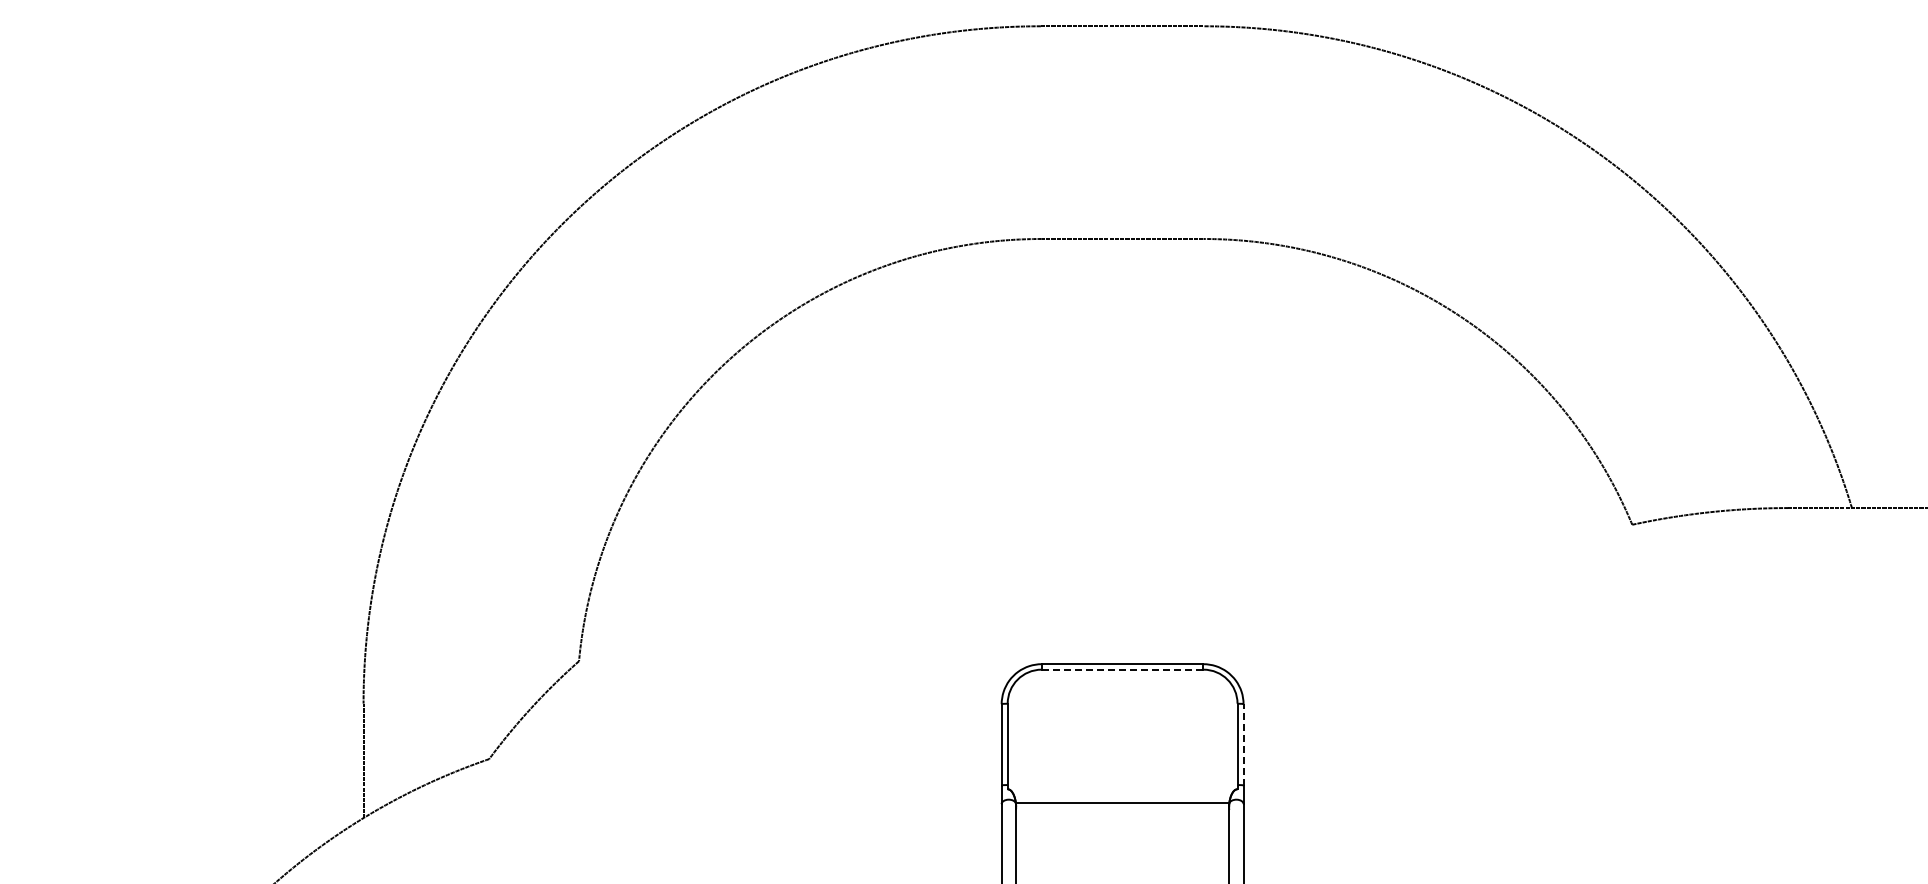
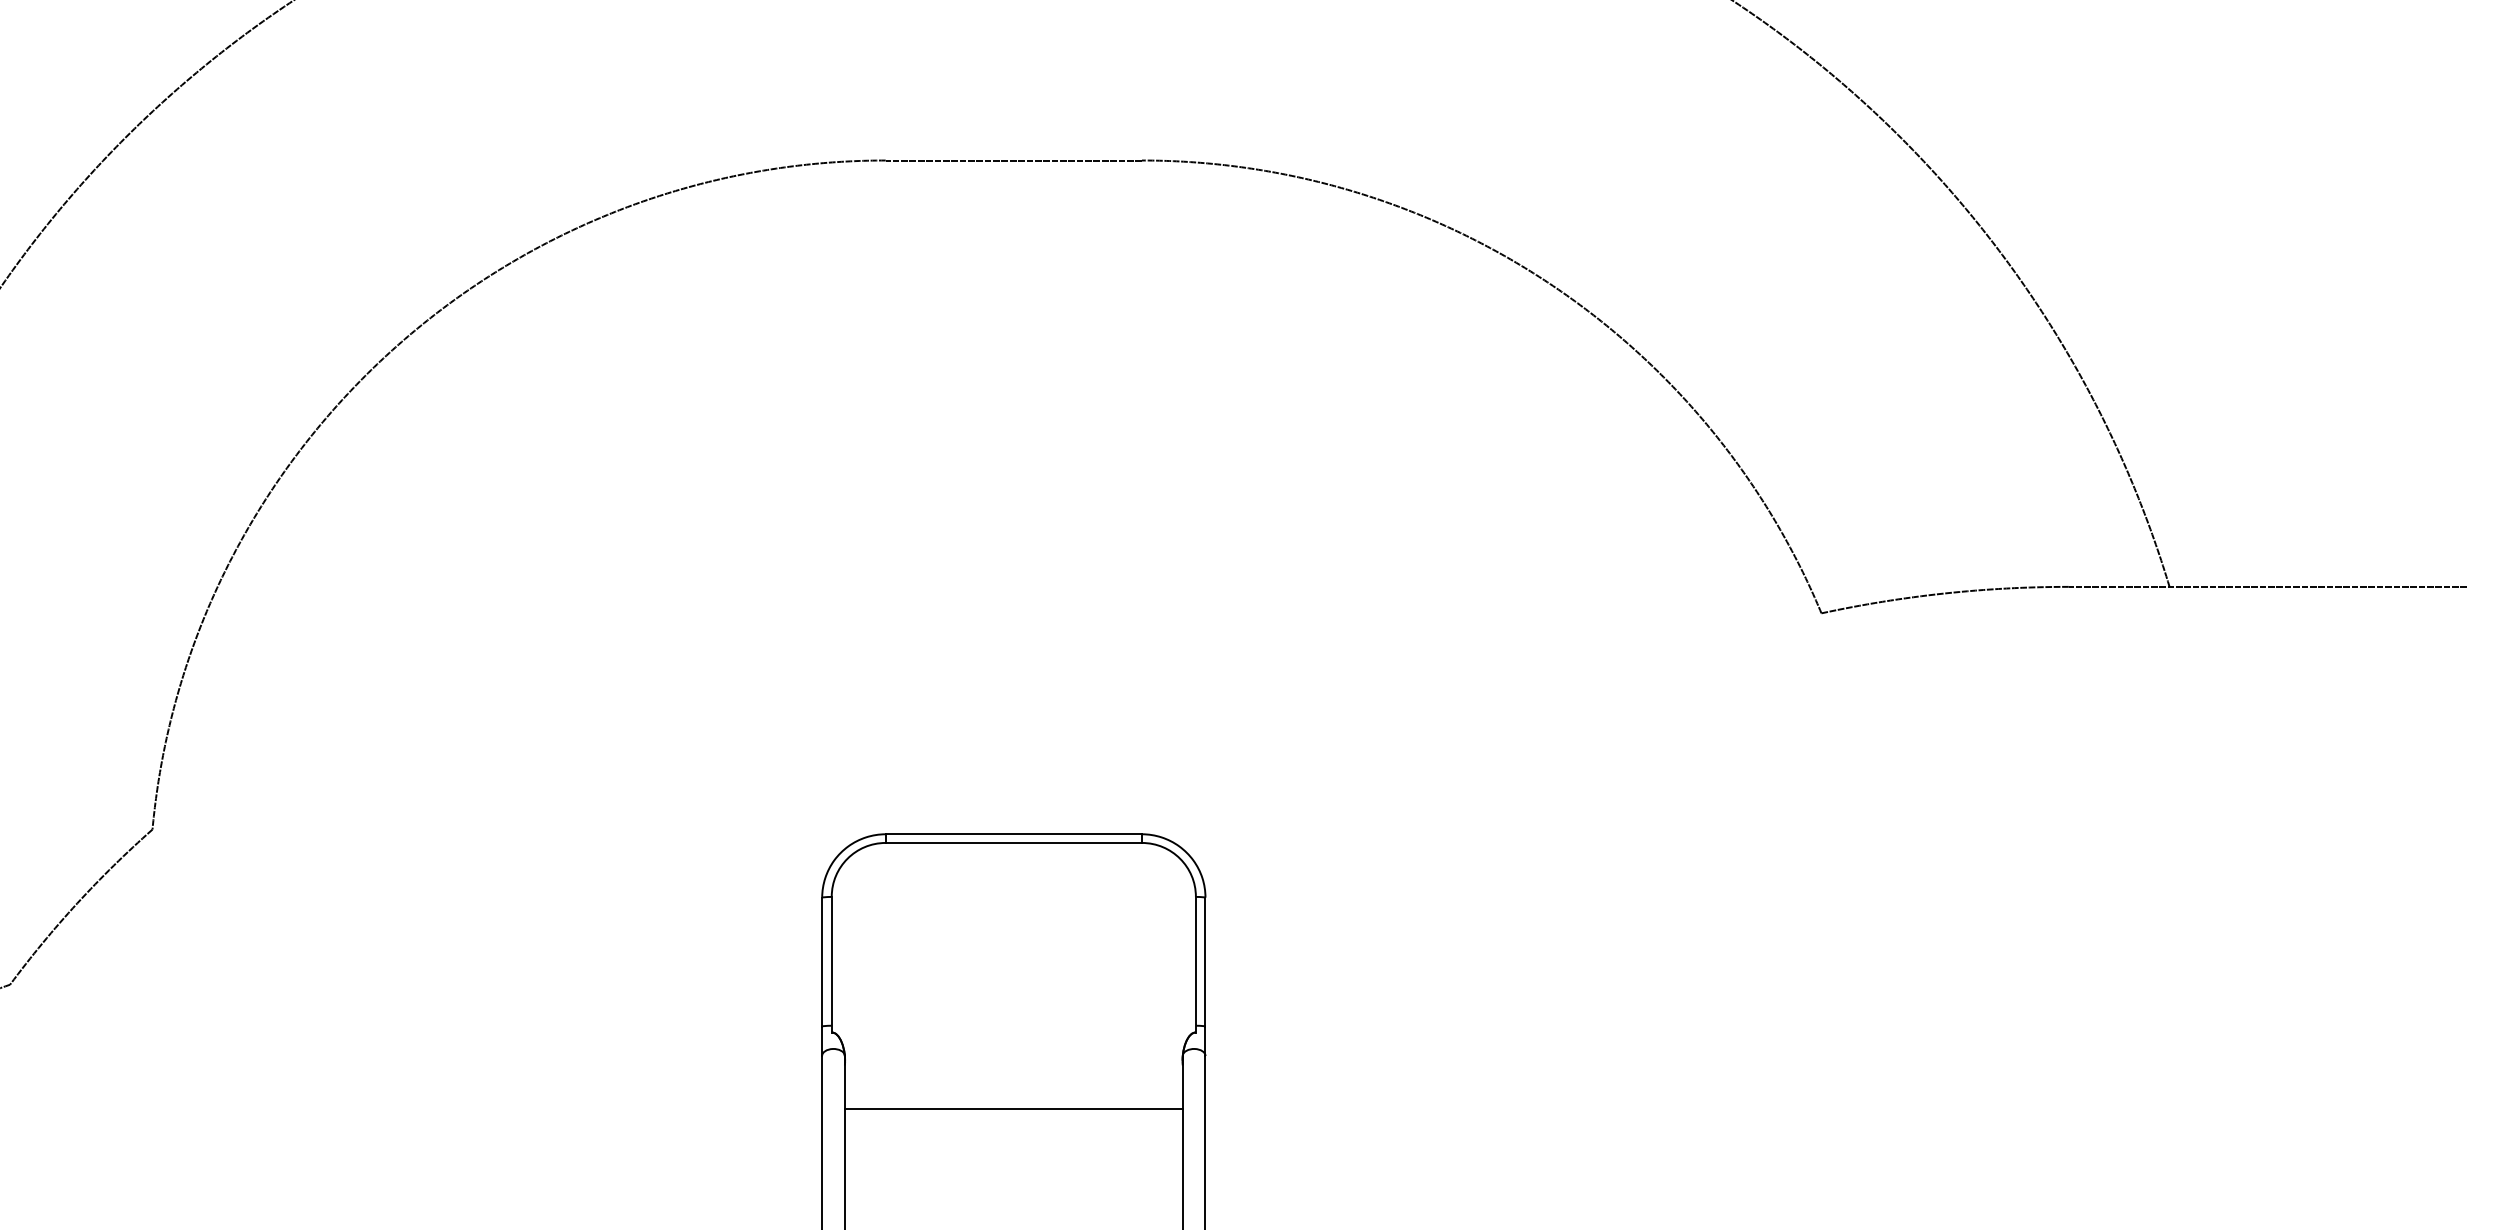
line: (1122, 669) -> (1013, 842), dashed -> solid
line: (1243, 744) -> (1205, 961), dashed -> solid
line: (1122, 802) -> (1013, 1108), moved

